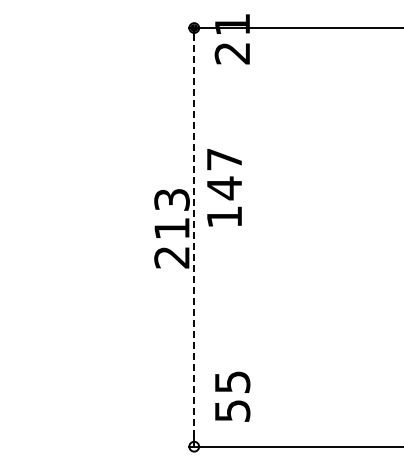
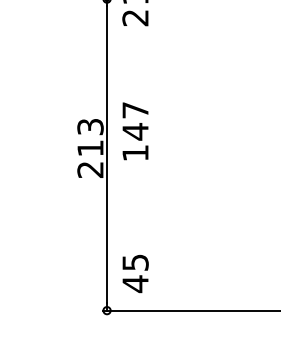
text: (224, 187) -> (135, 131), moved
line: (194, 236) -> (107, 154), dashed -> solid
text: (232, 411) -> (135, 284), 55 -> 45

